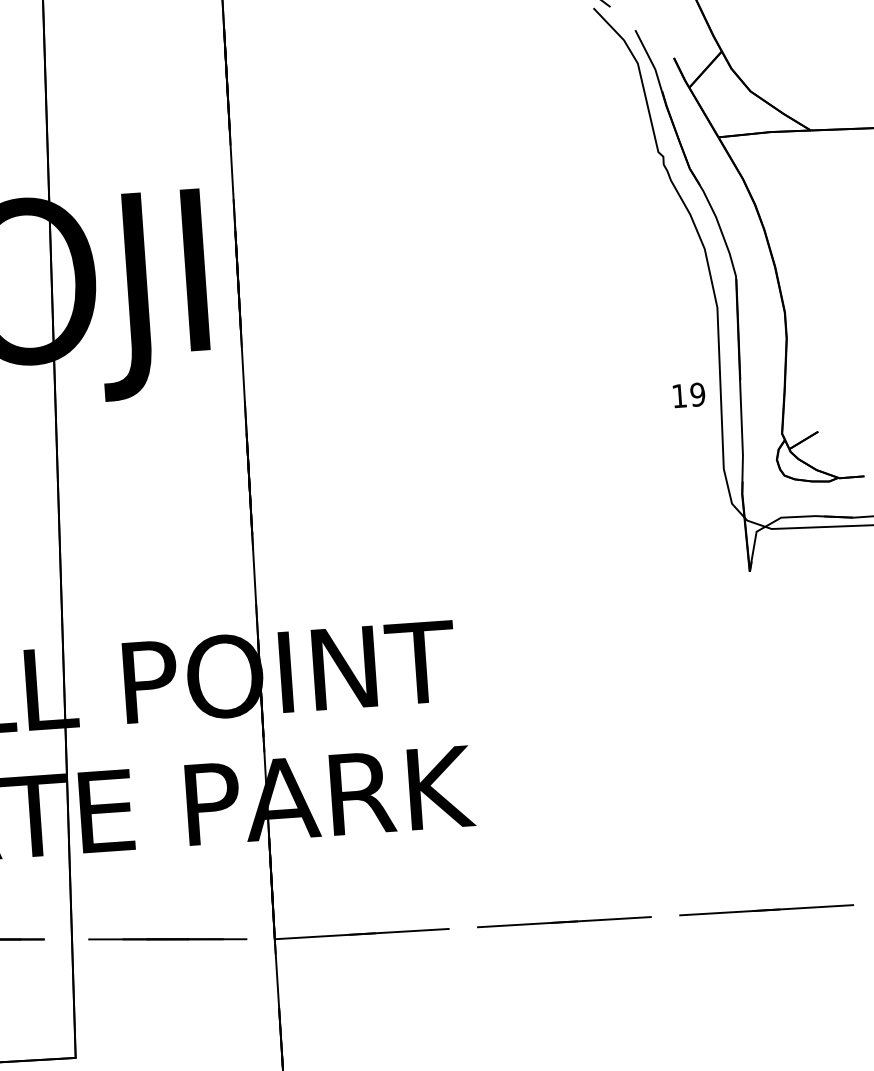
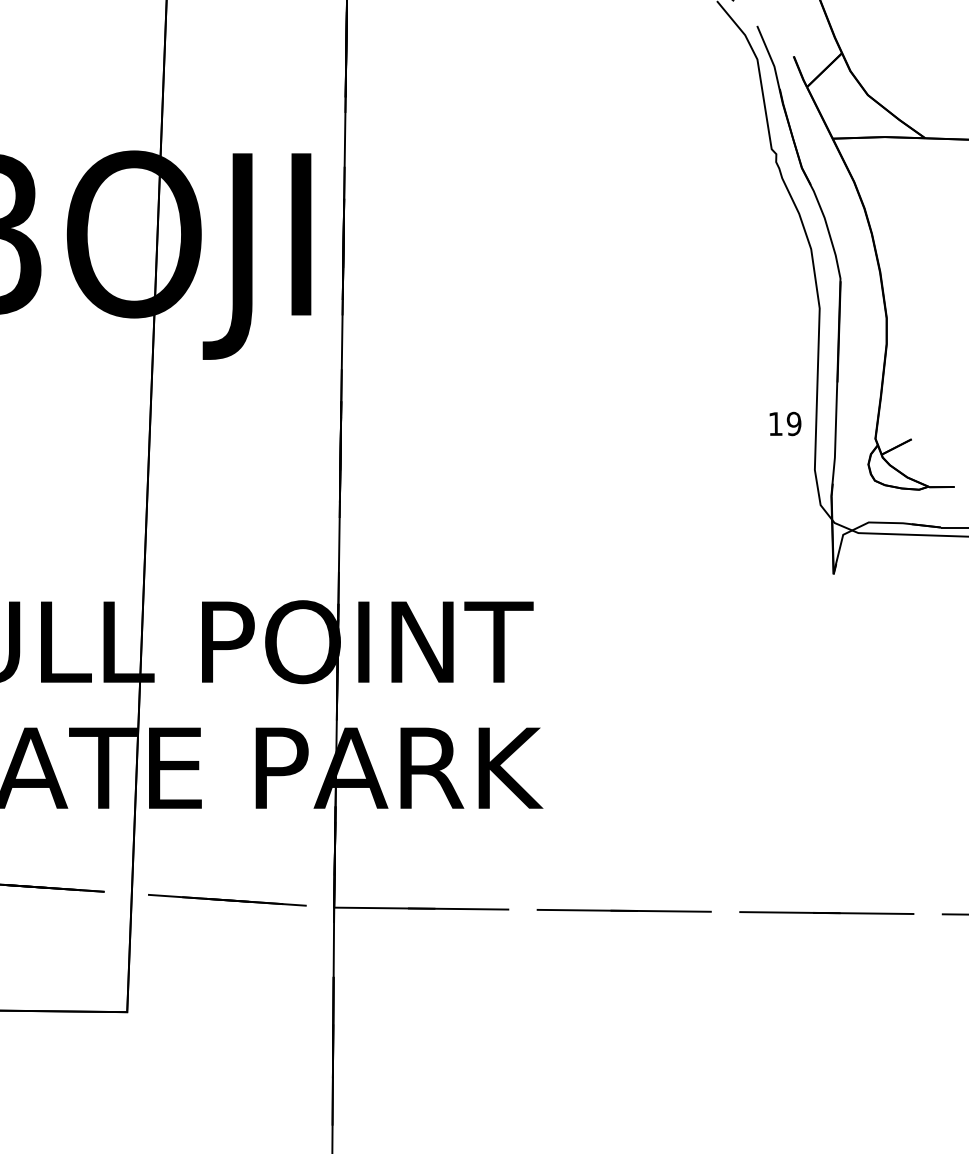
text: (689, 394) -> (785, 423), moved

